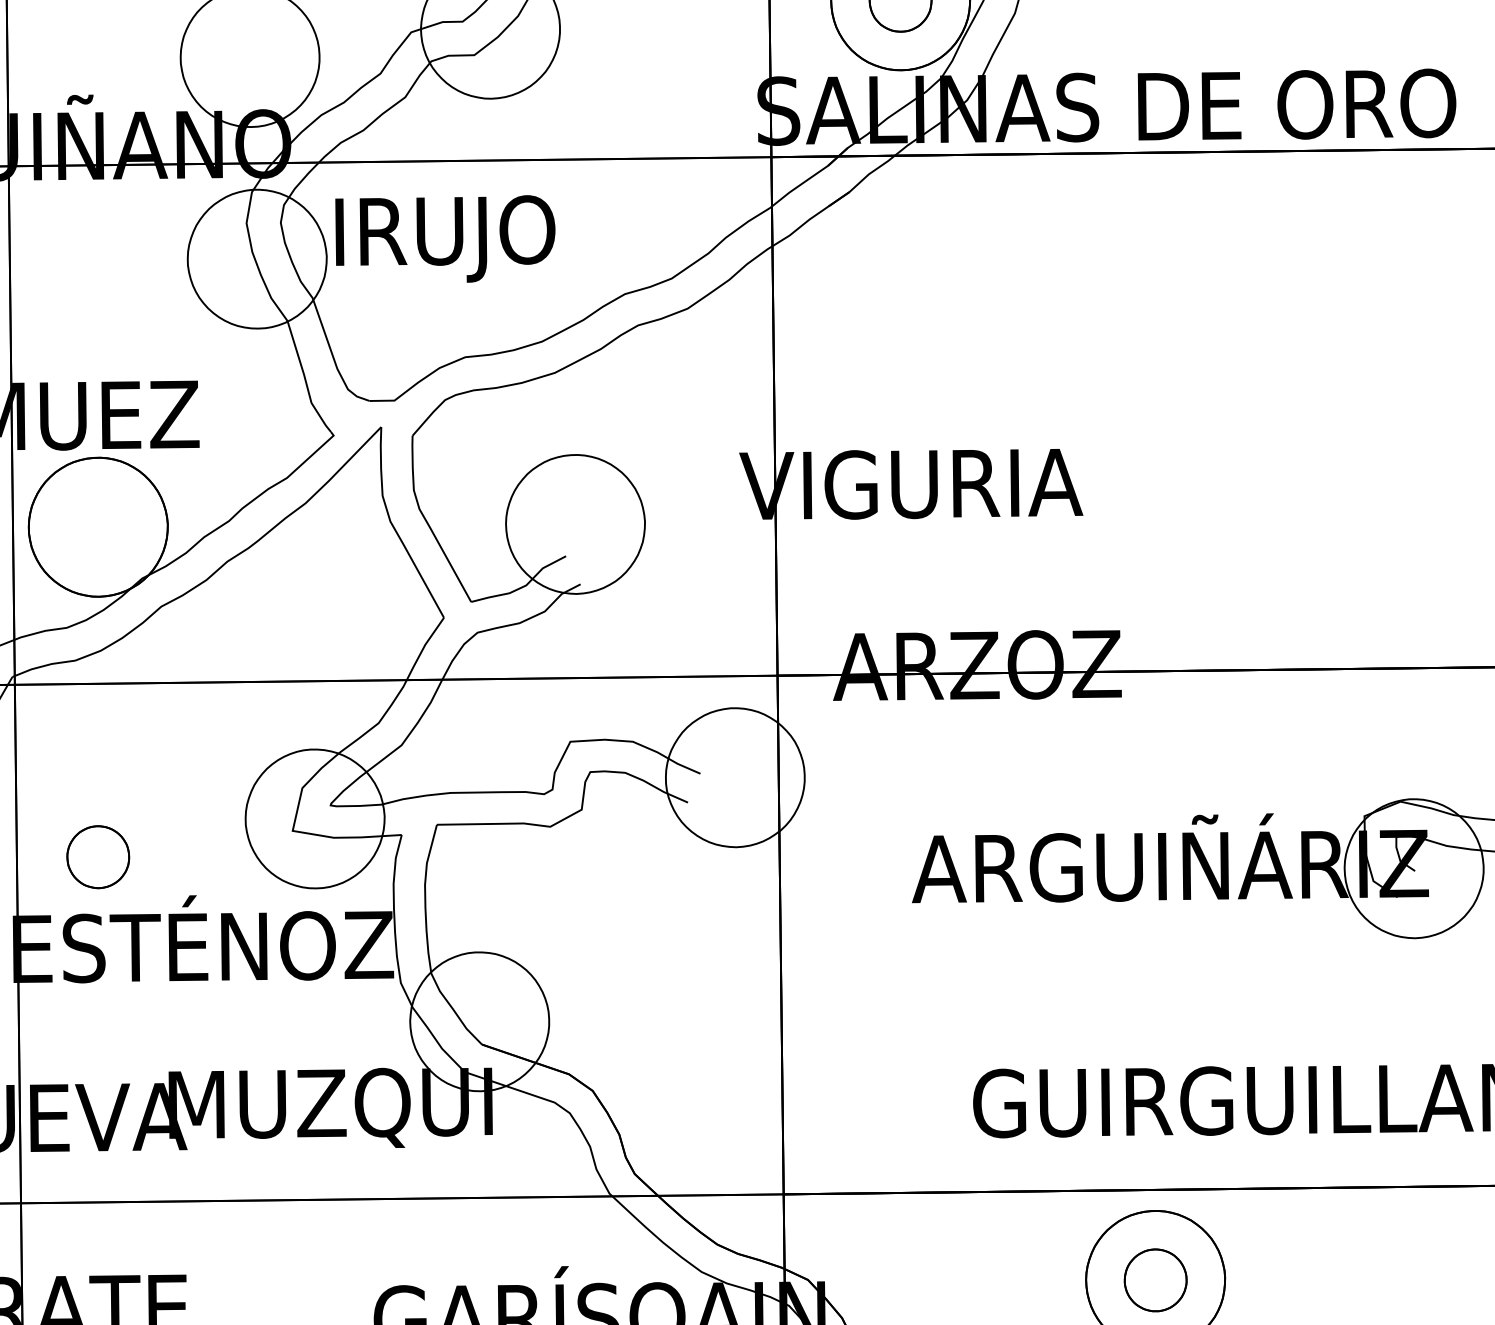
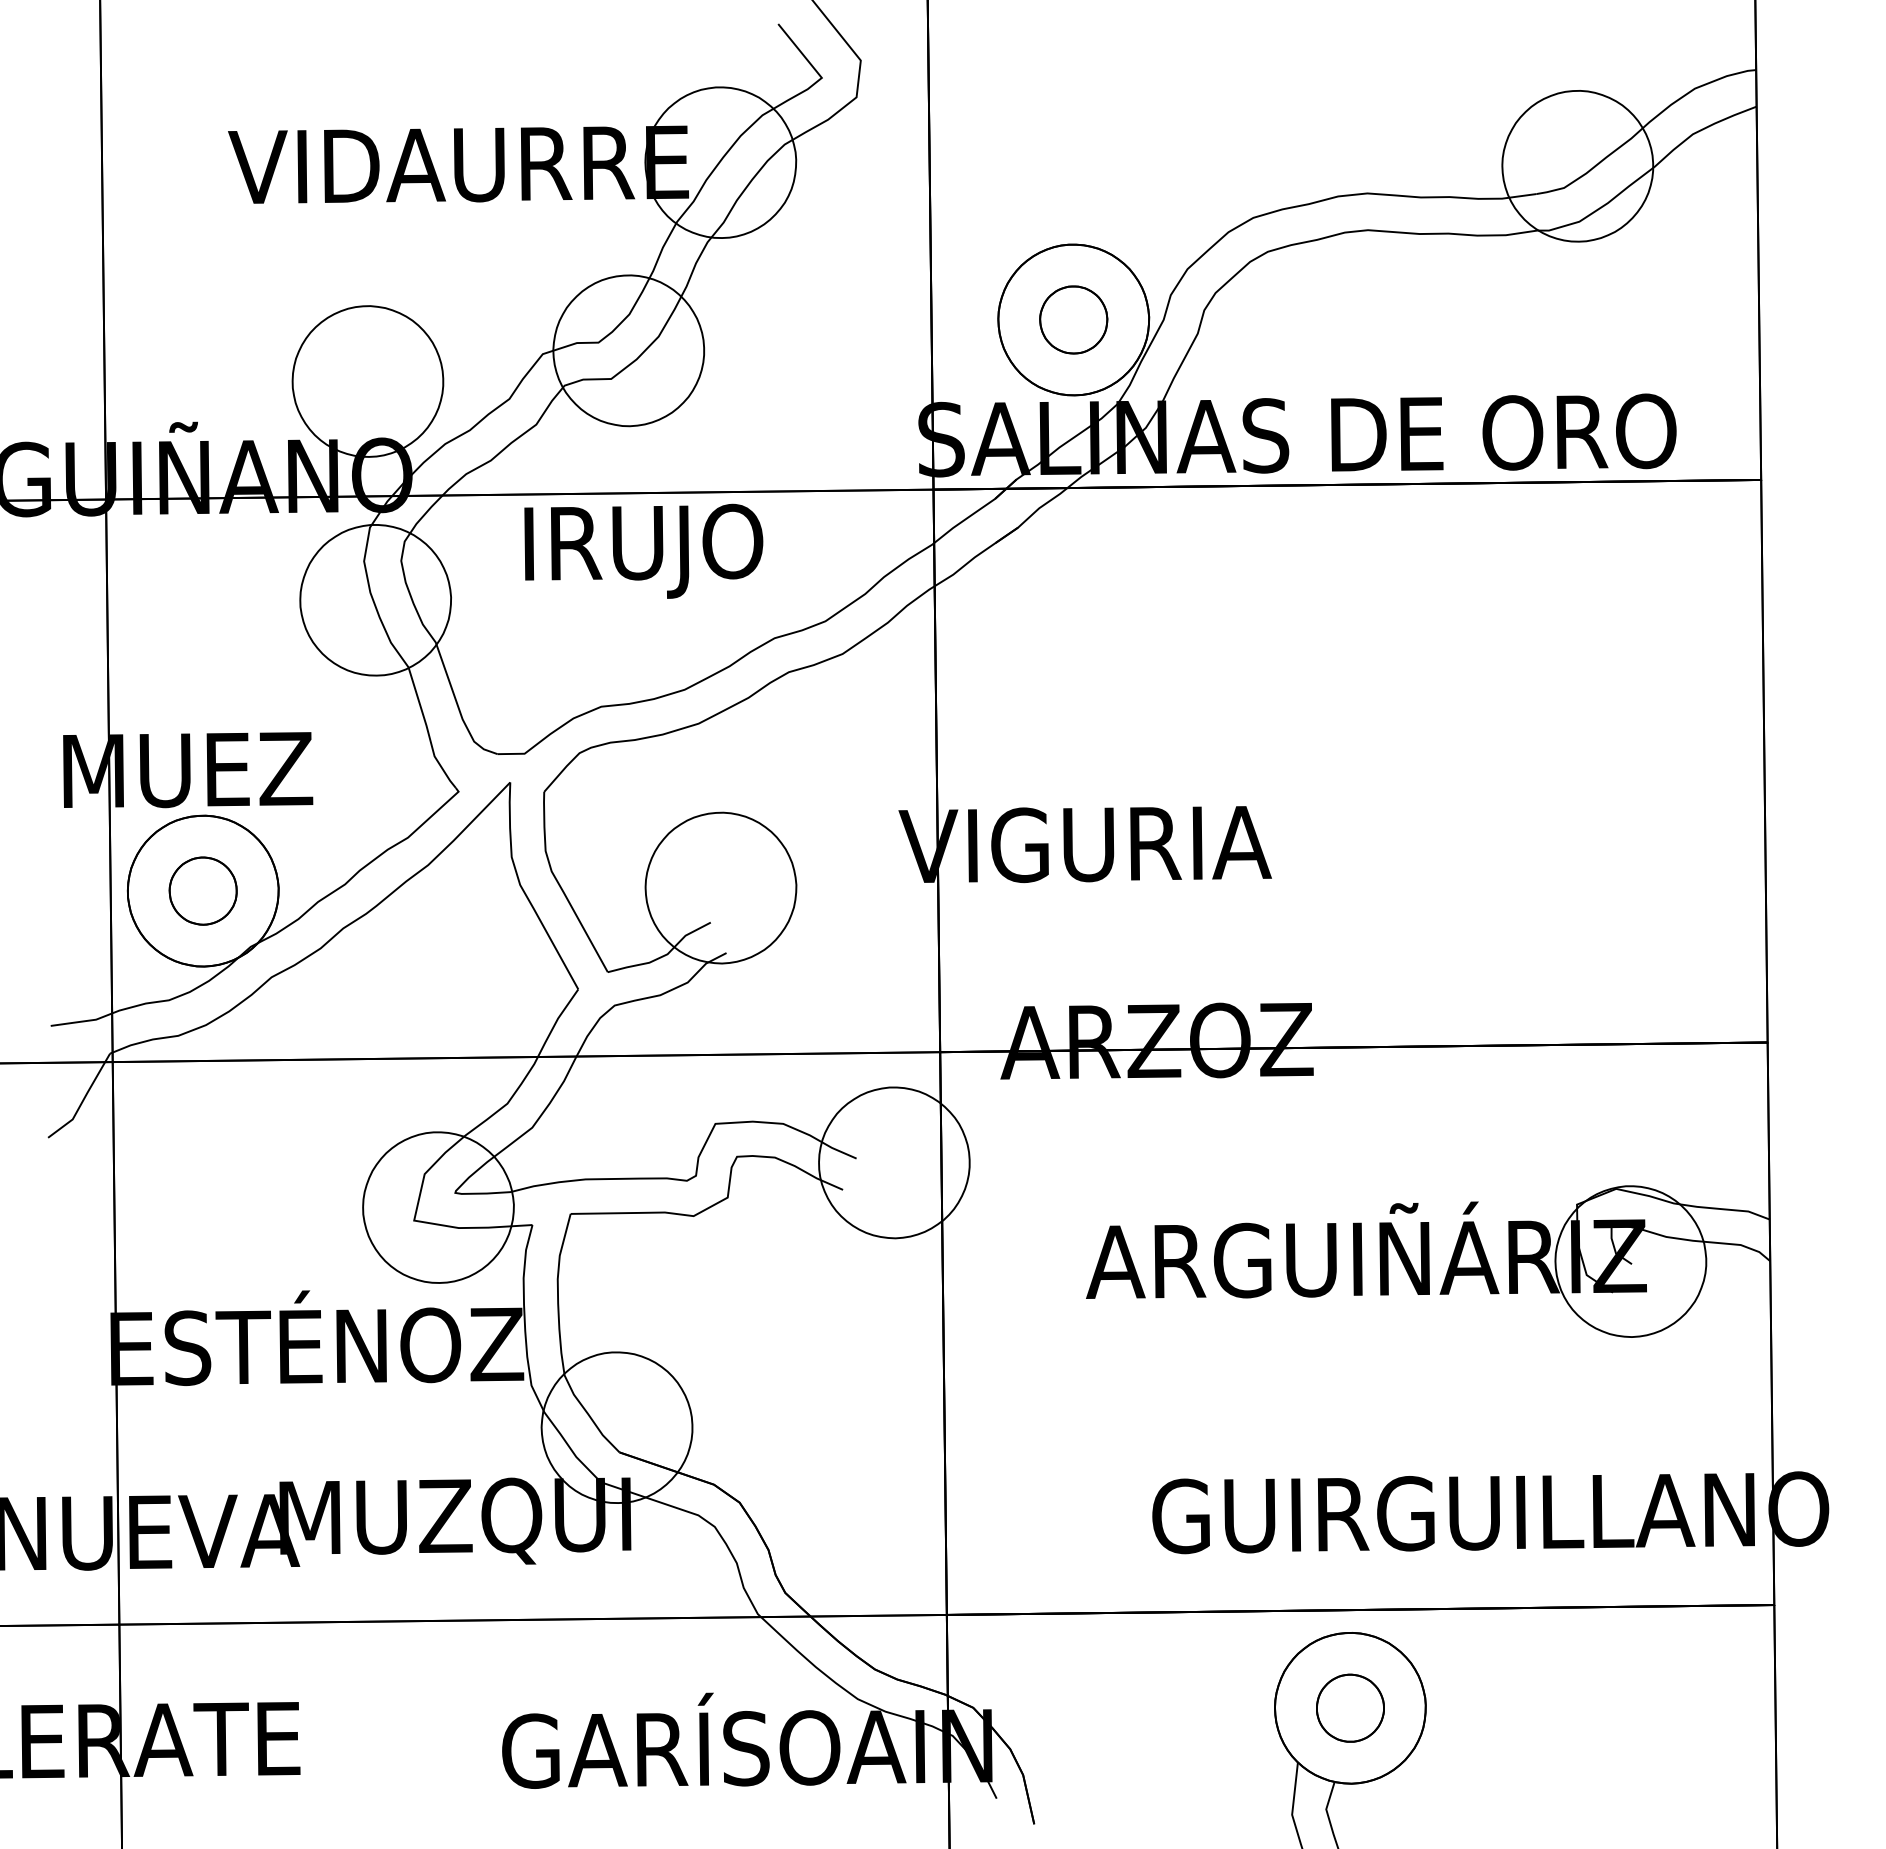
text: (445, 238) -> (643, 550), moved
part: (97, 856) -> (202, 890), moved

